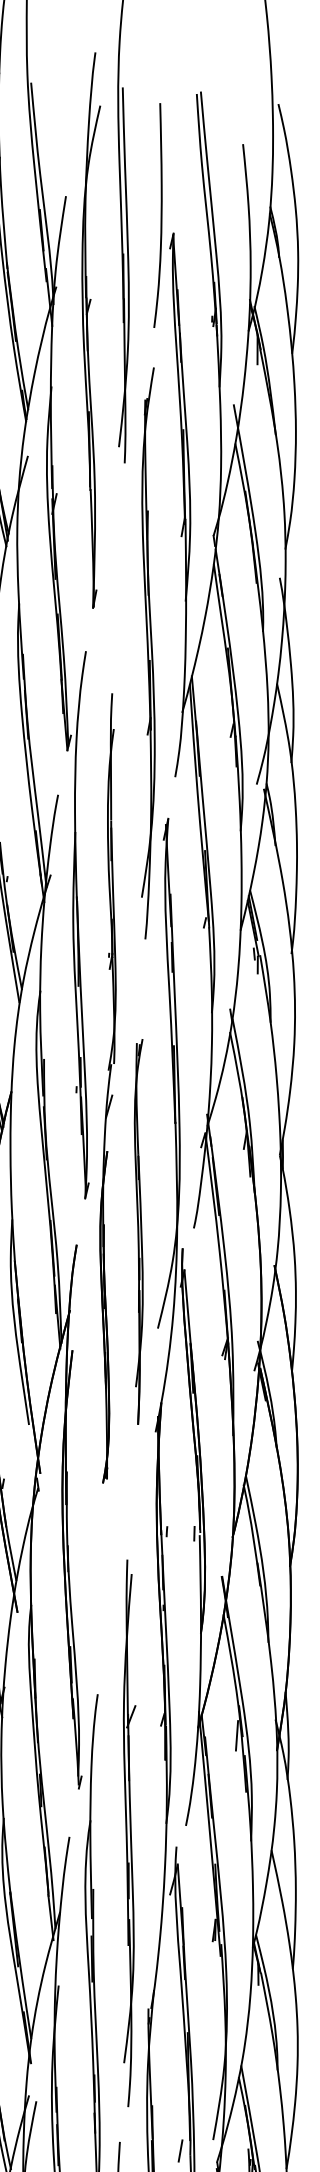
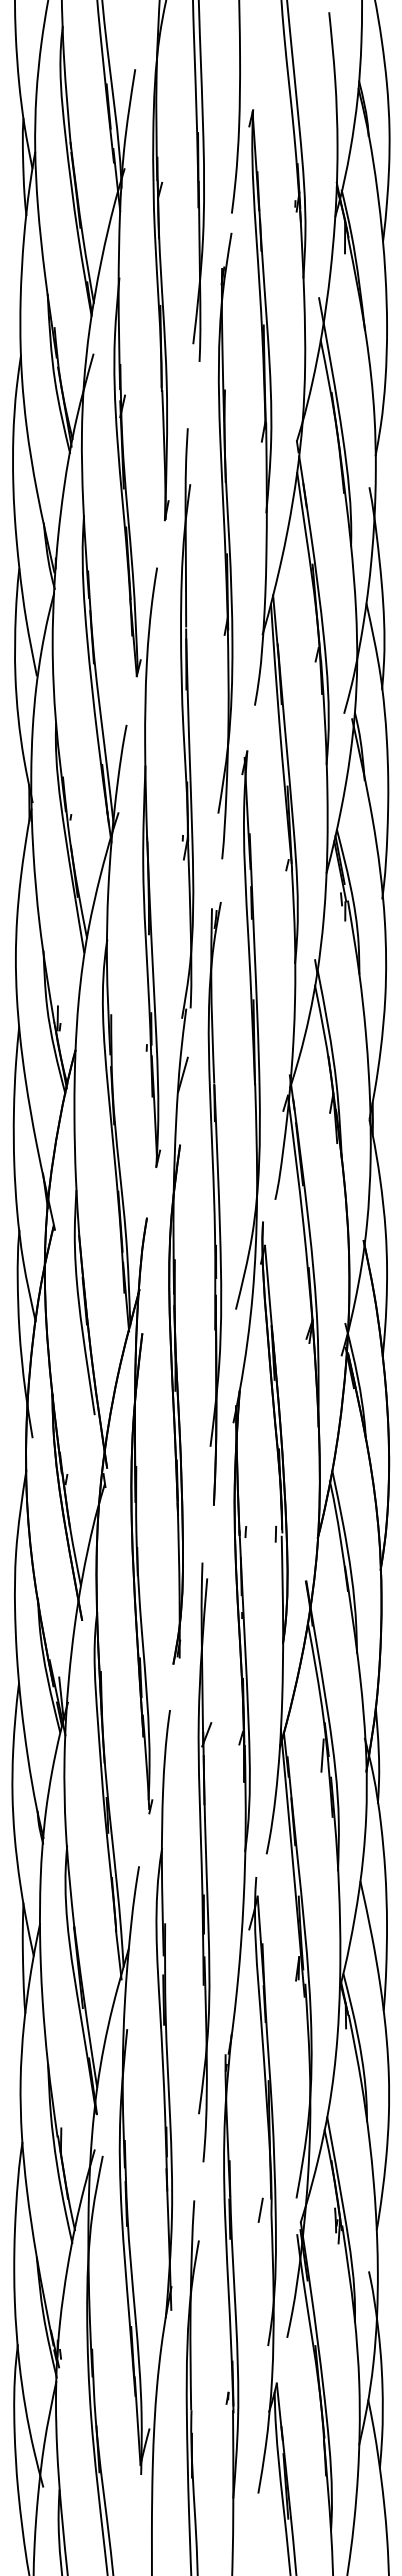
part: (148, 652) -> (225, 545), moved
part: (108, 1088) -> (181, 1046), size x1.43
part: (138, 1231) -> (214, 1203), size x1.43

